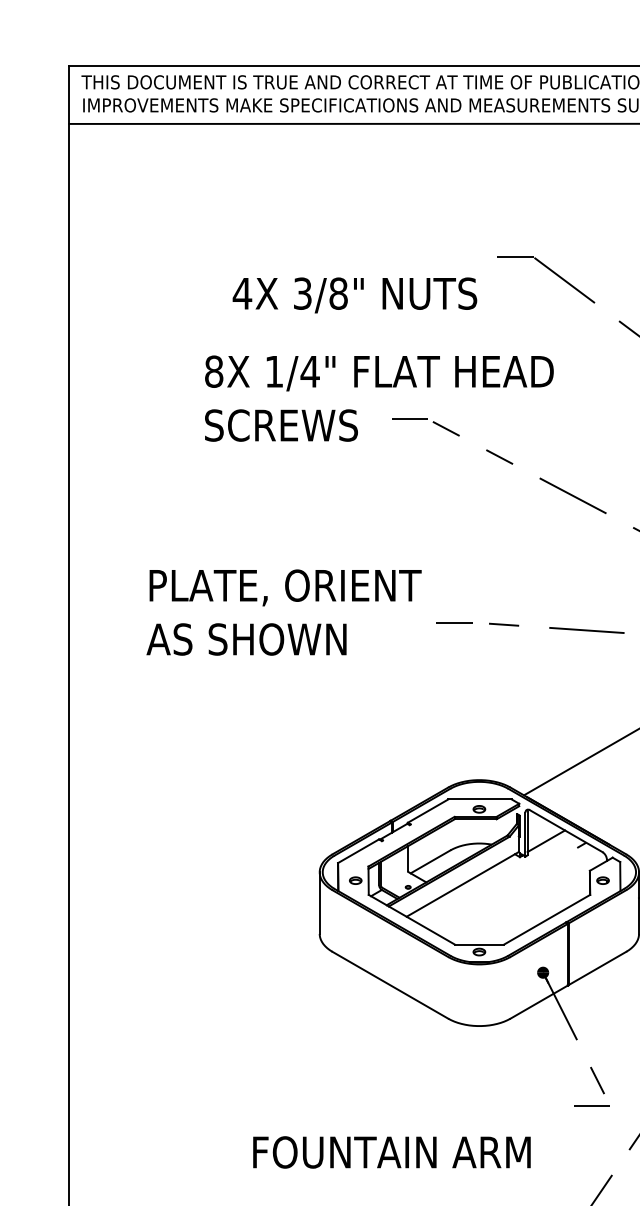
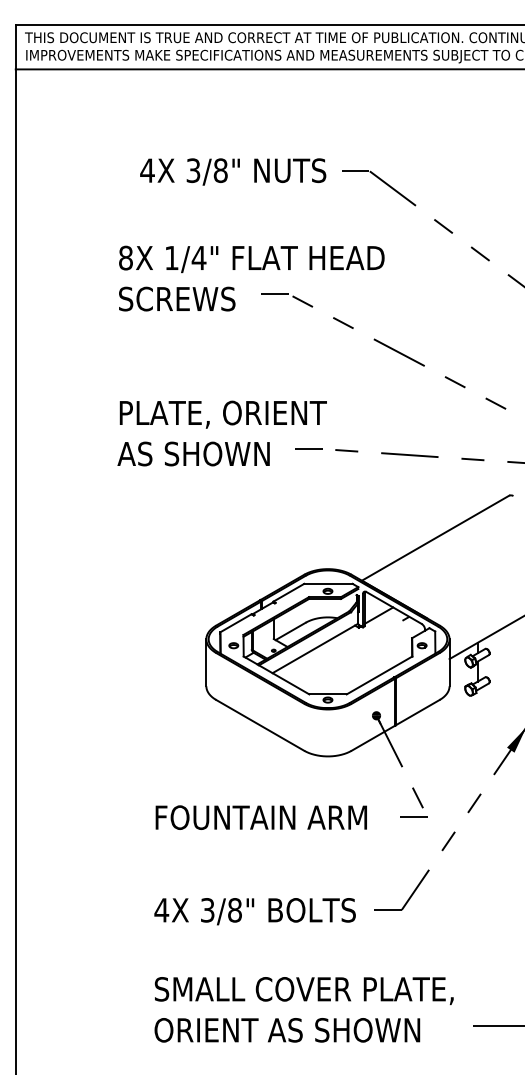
text: (355, 294) -> (233, 171), moved
text: (283, 612) -> (221, 433), moved
text: (390, 1152) -> (260, 817), moved

